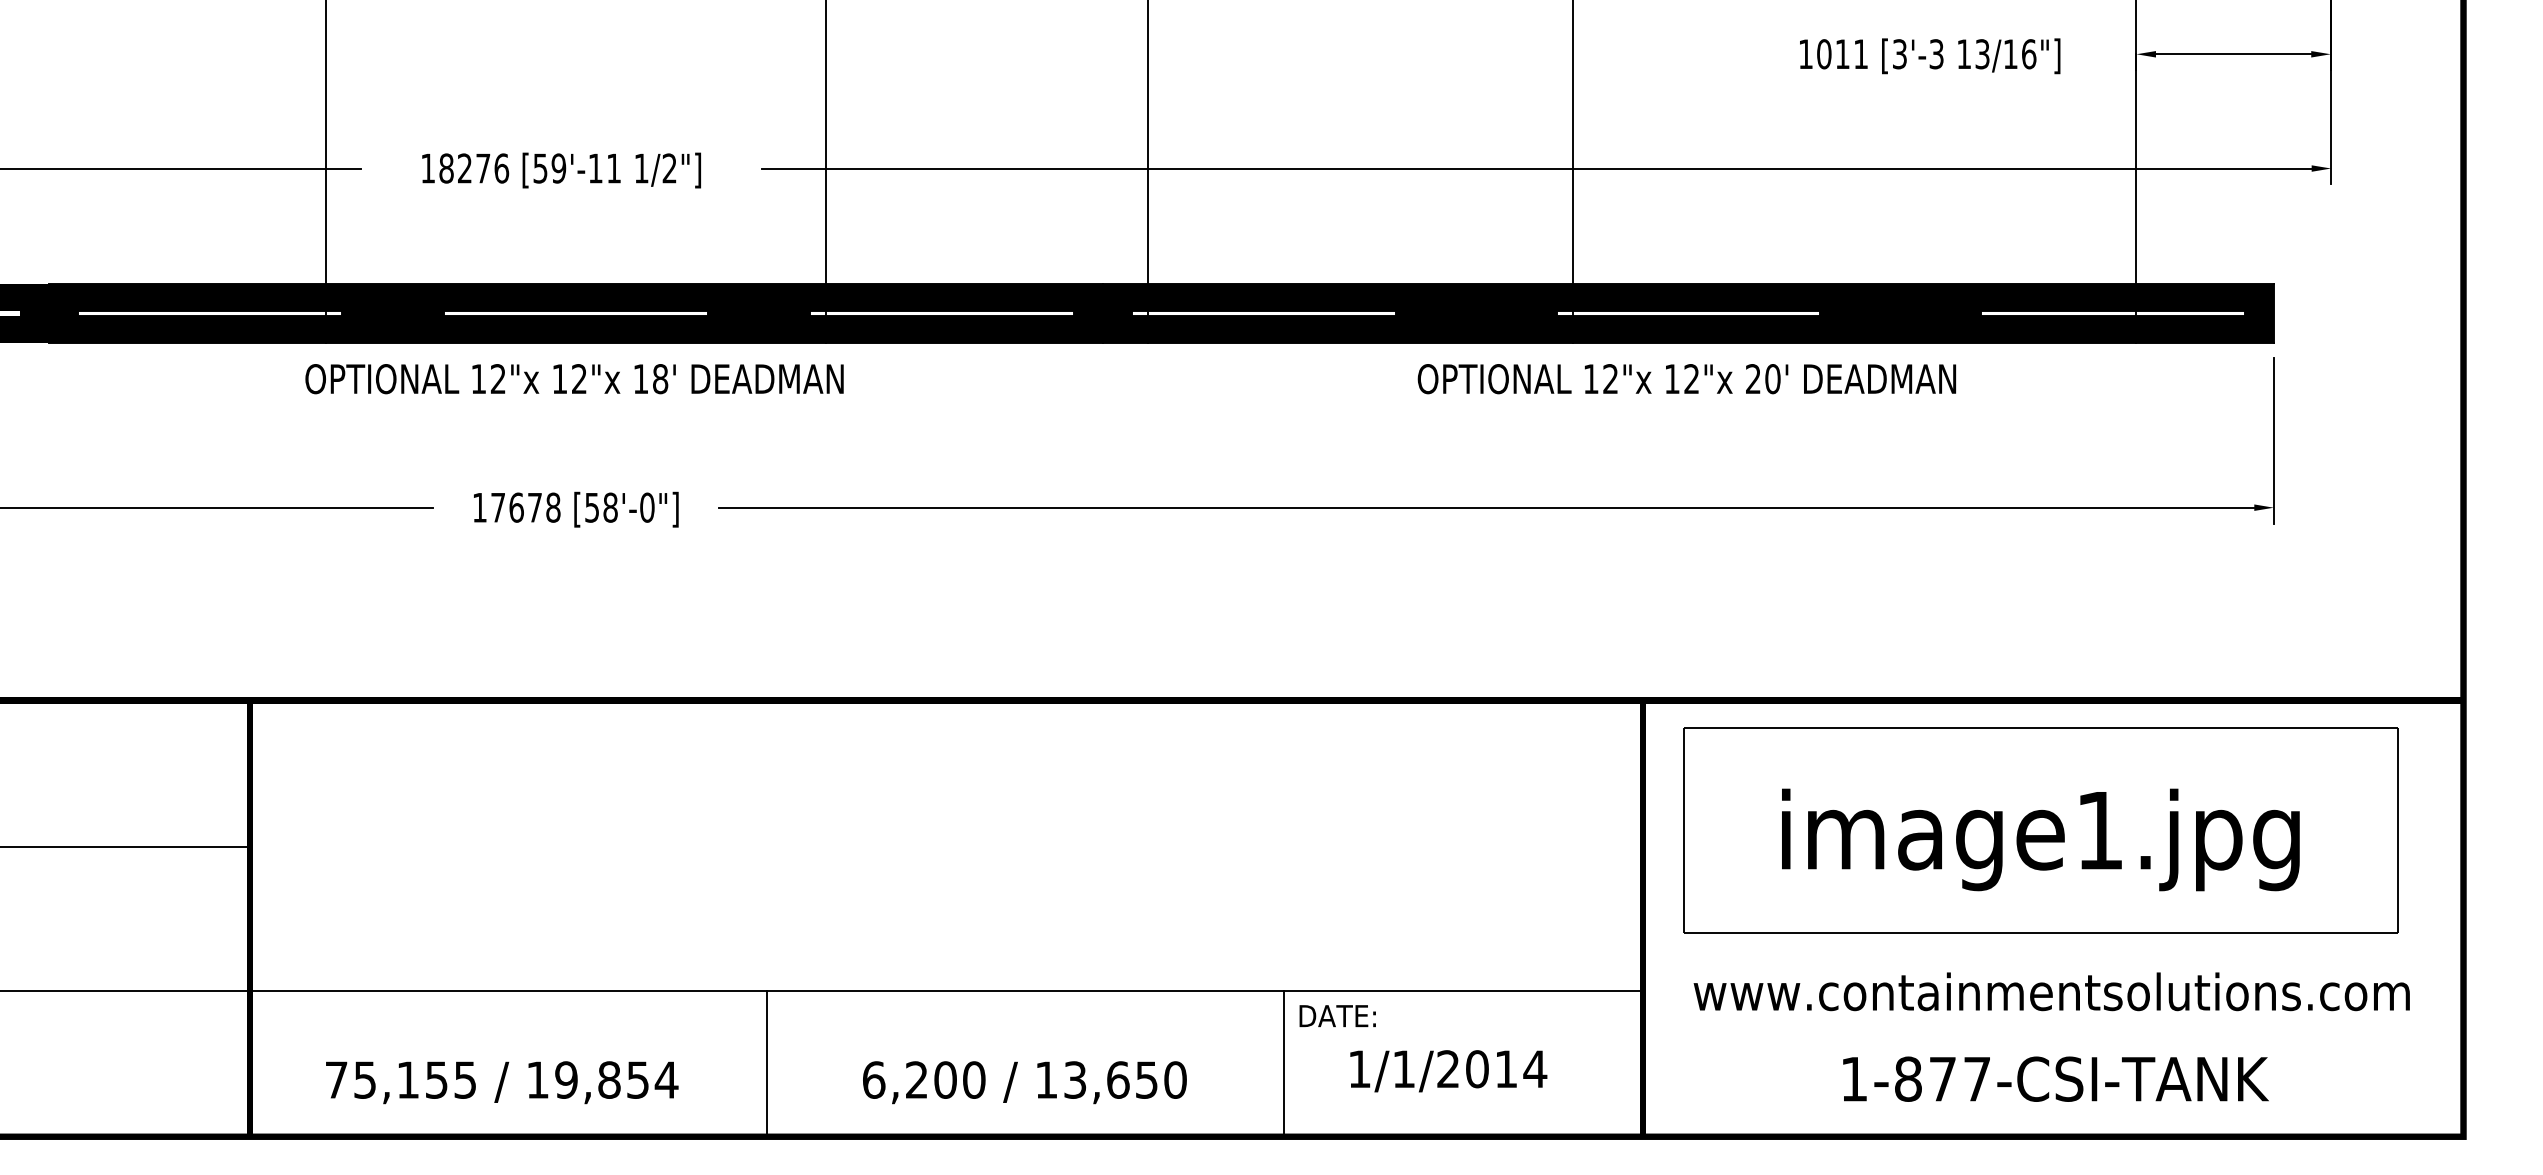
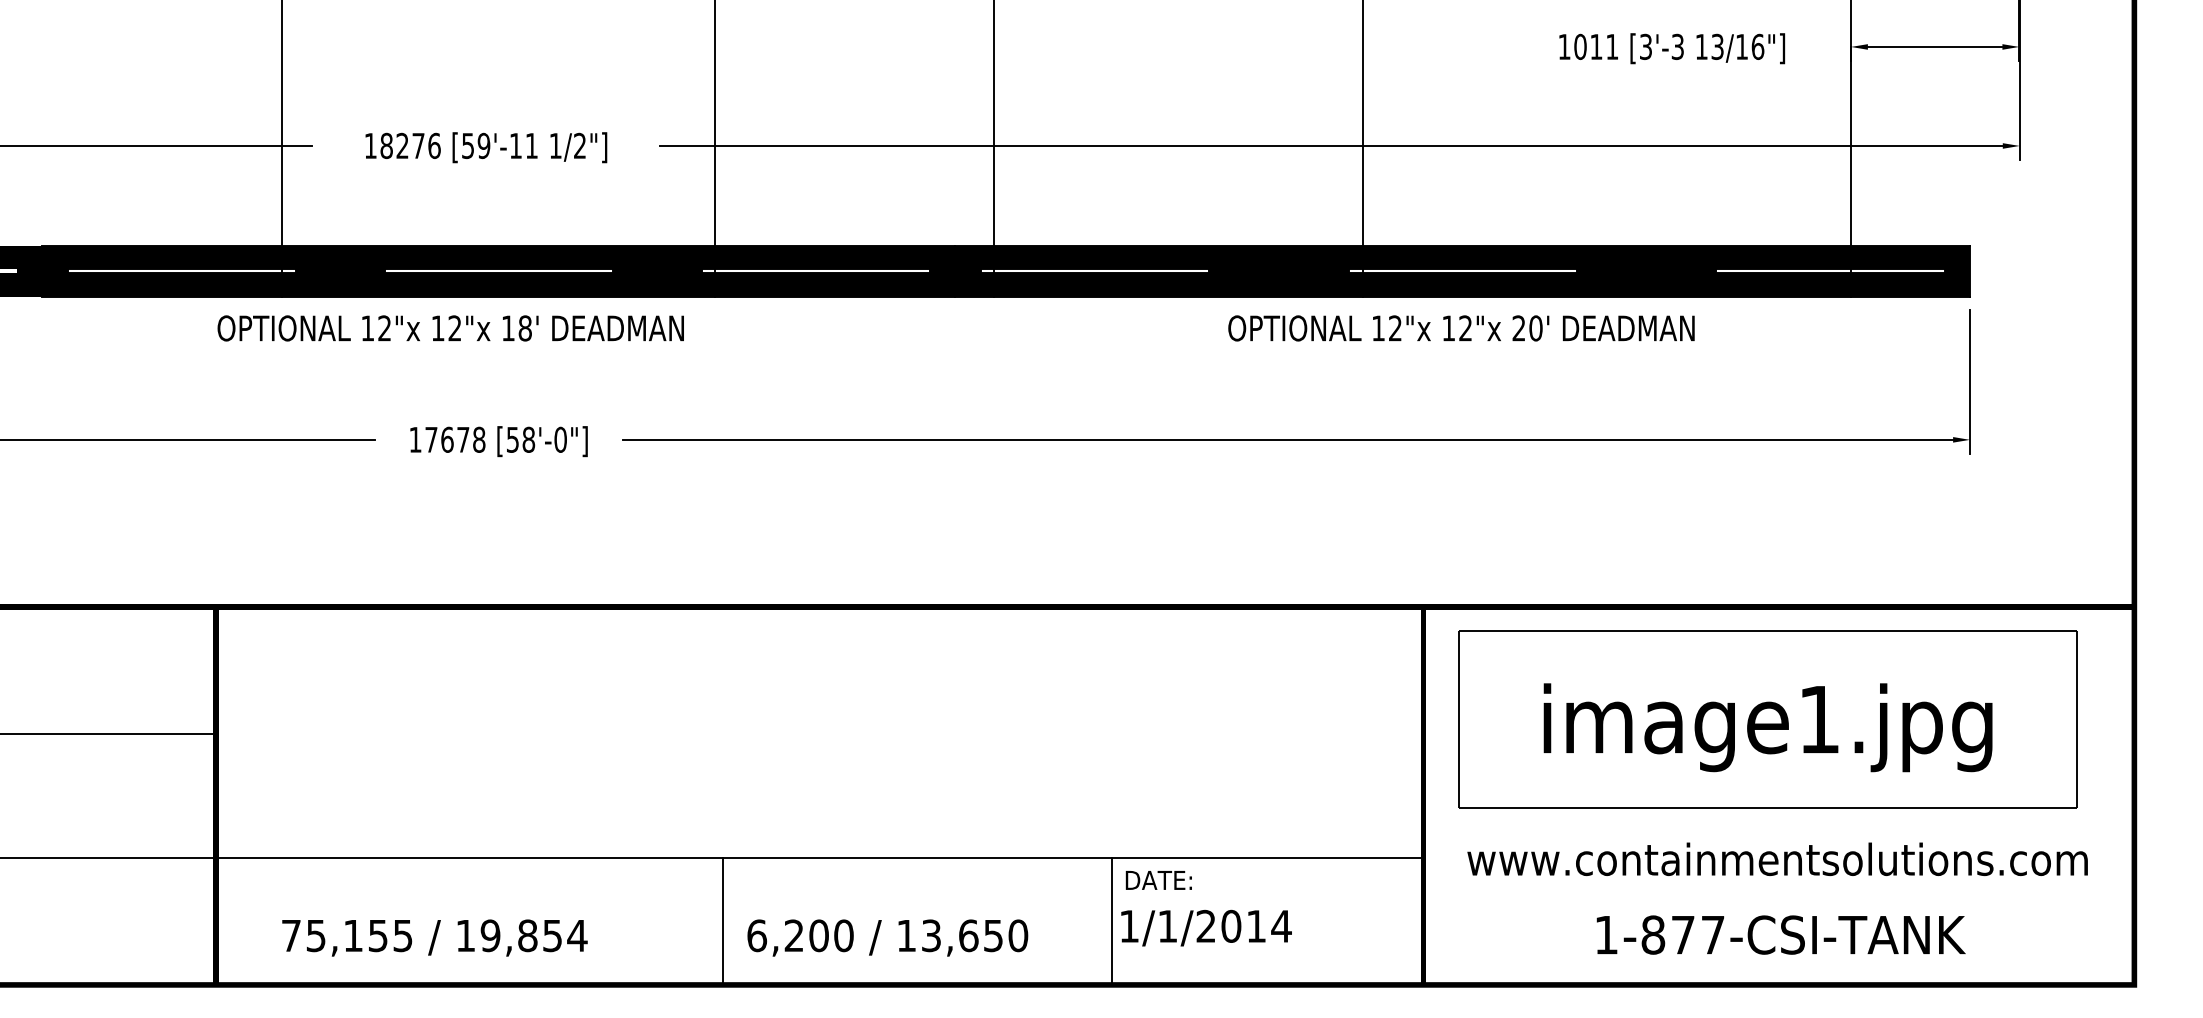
text: (574, 379) -> (450, 328), moved
line: (766, 1063) -> (722, 921), moved
text: (1448, 1071) -> (1206, 928), moved

